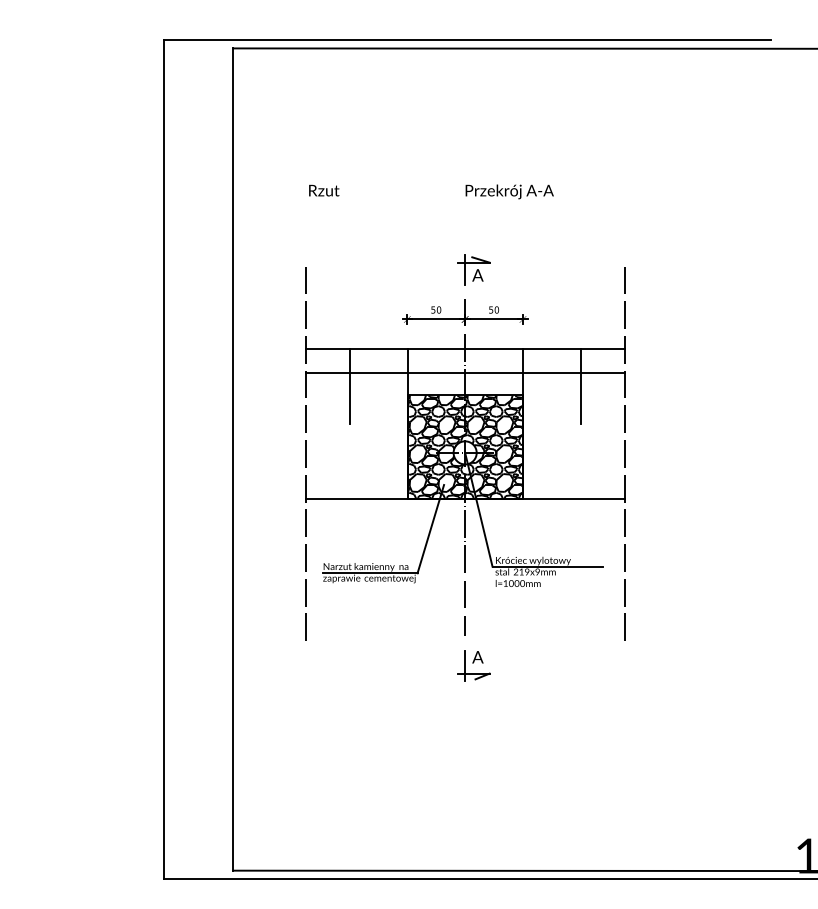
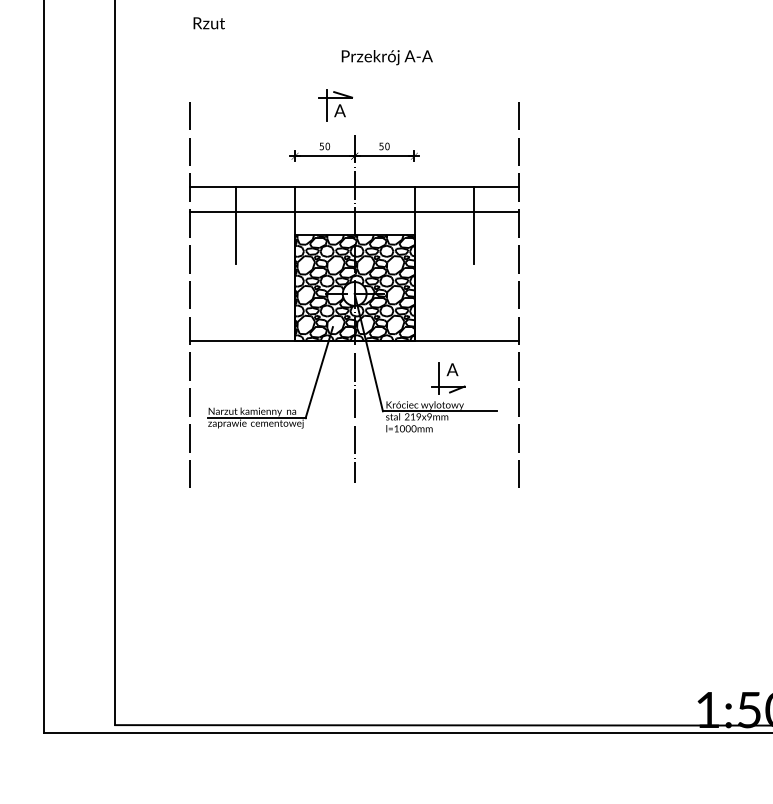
text: (509, 191) -> (387, 57), moved
part: (473, 269) -> (335, 104), moved
part: (473, 665) -> (447, 378), moved

